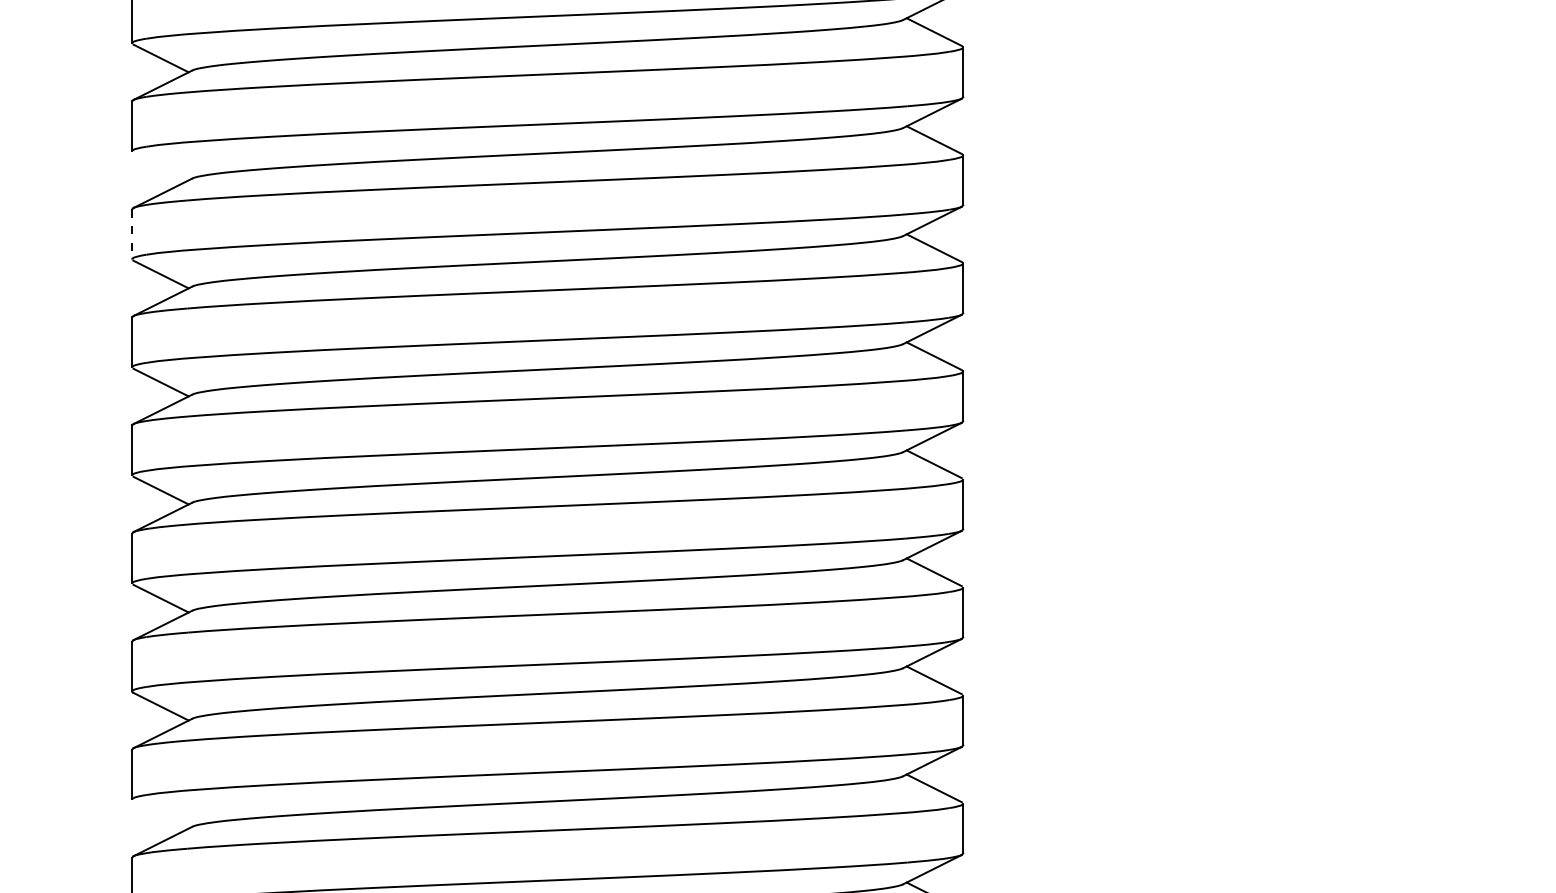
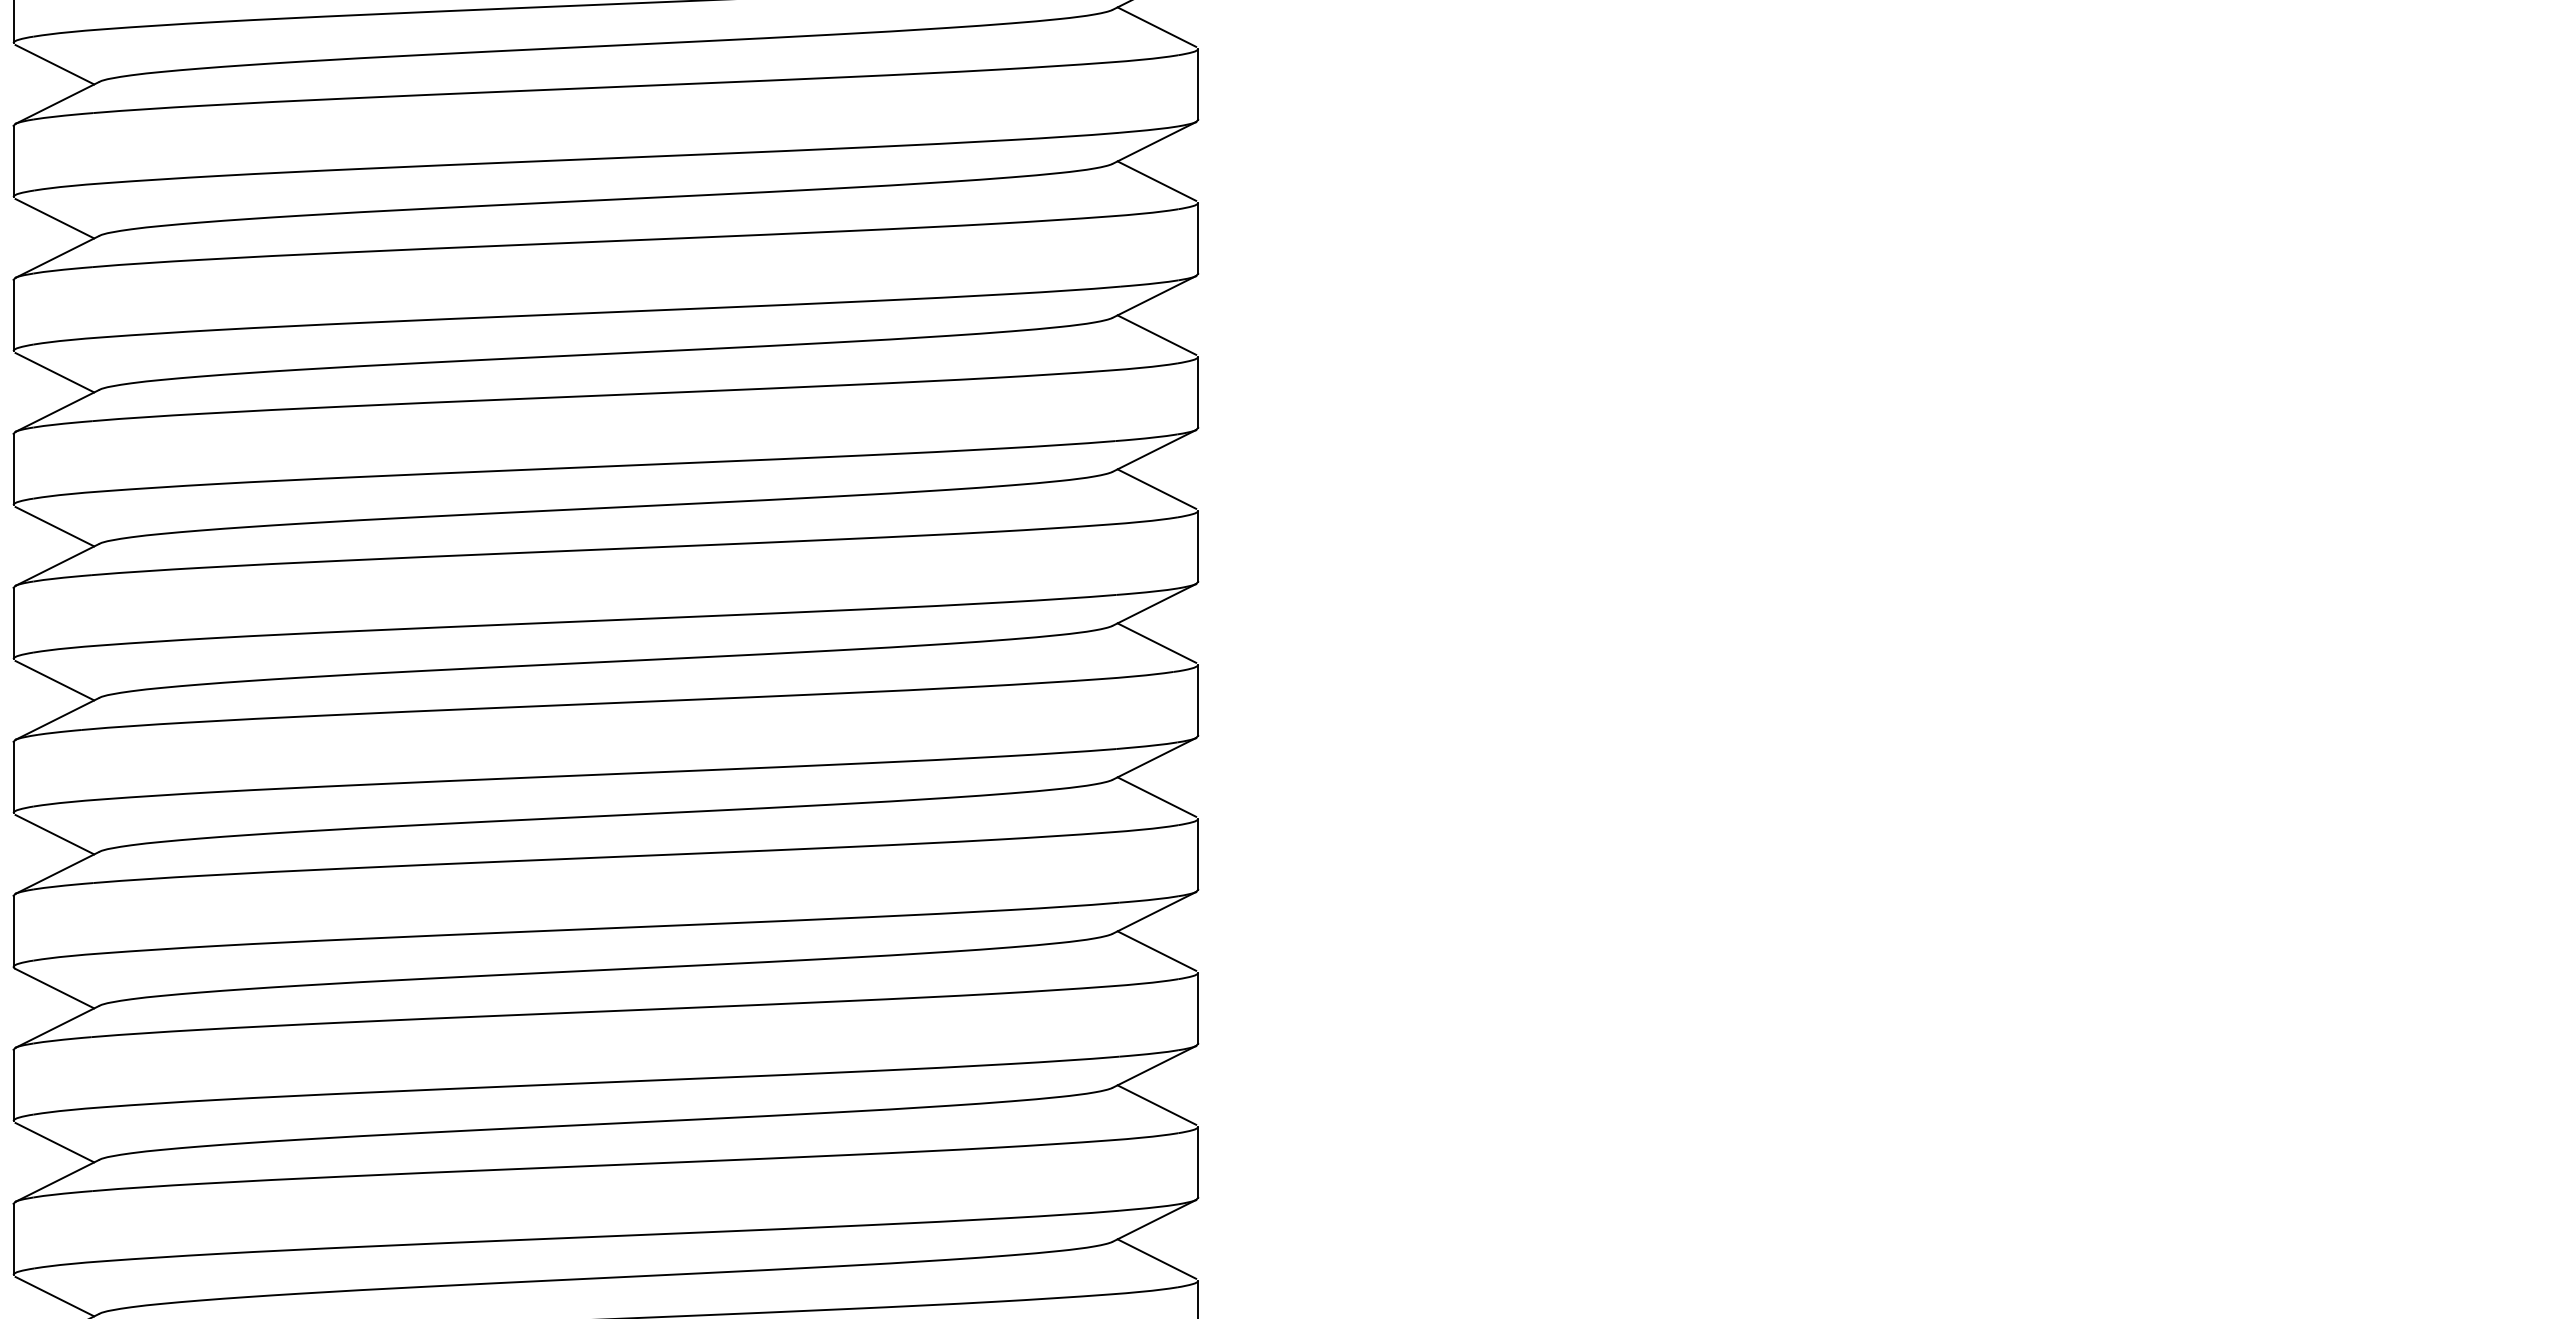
line: (160, 166) -> (54, 218), added
line: (132, 234) -> (13, 315), dashed -> solid
line: (160, 814) -> (54, 1142), added

